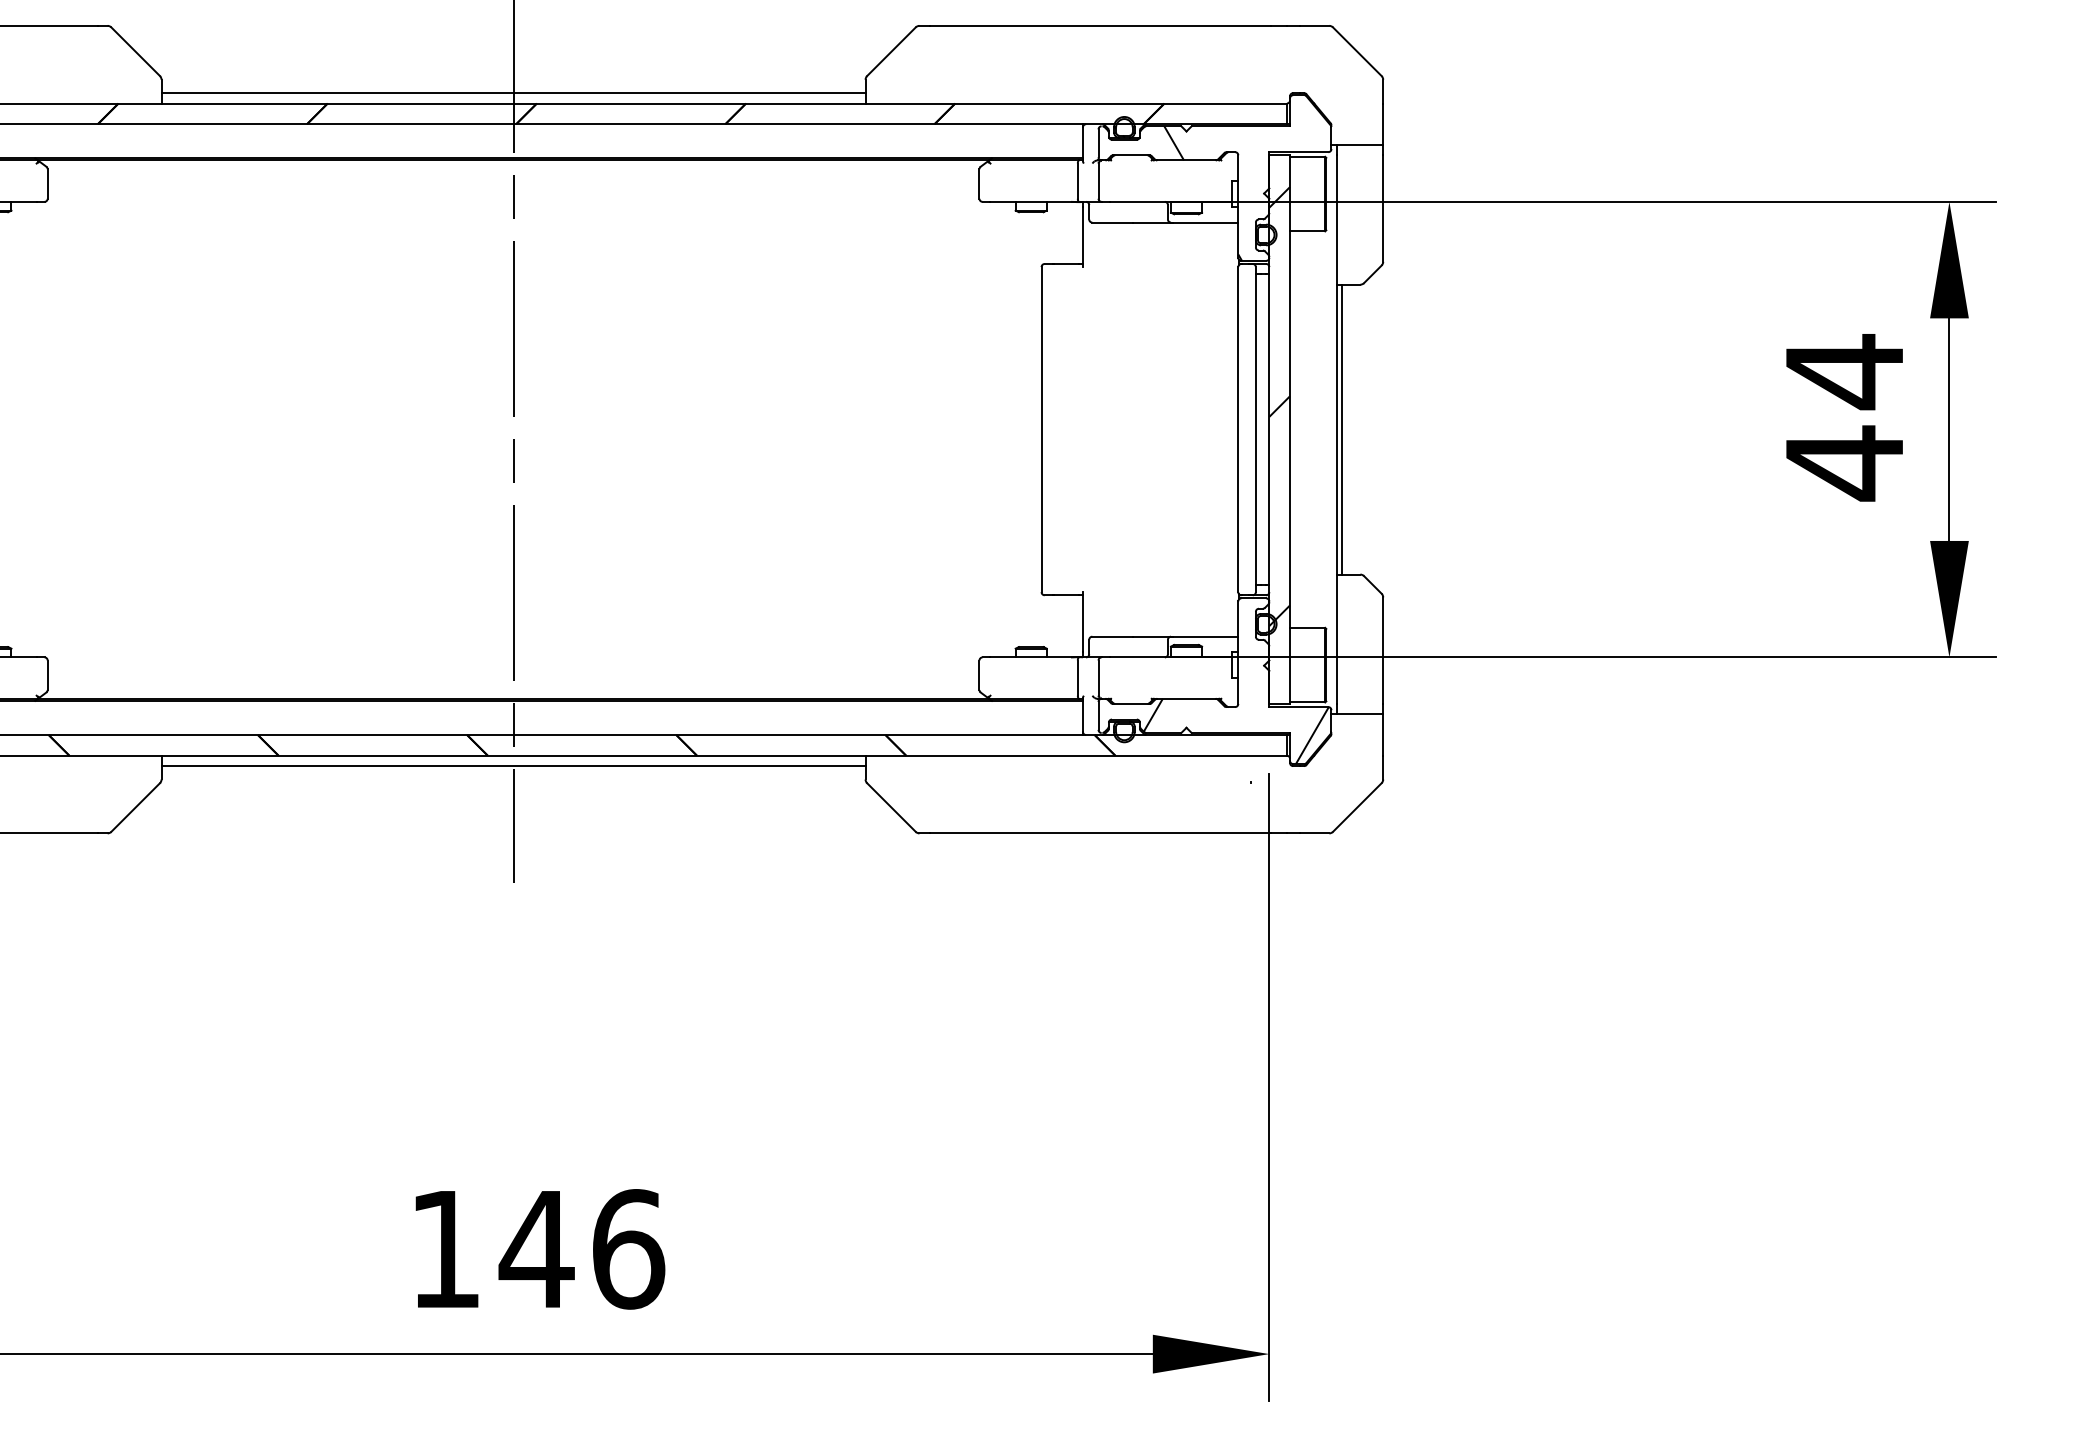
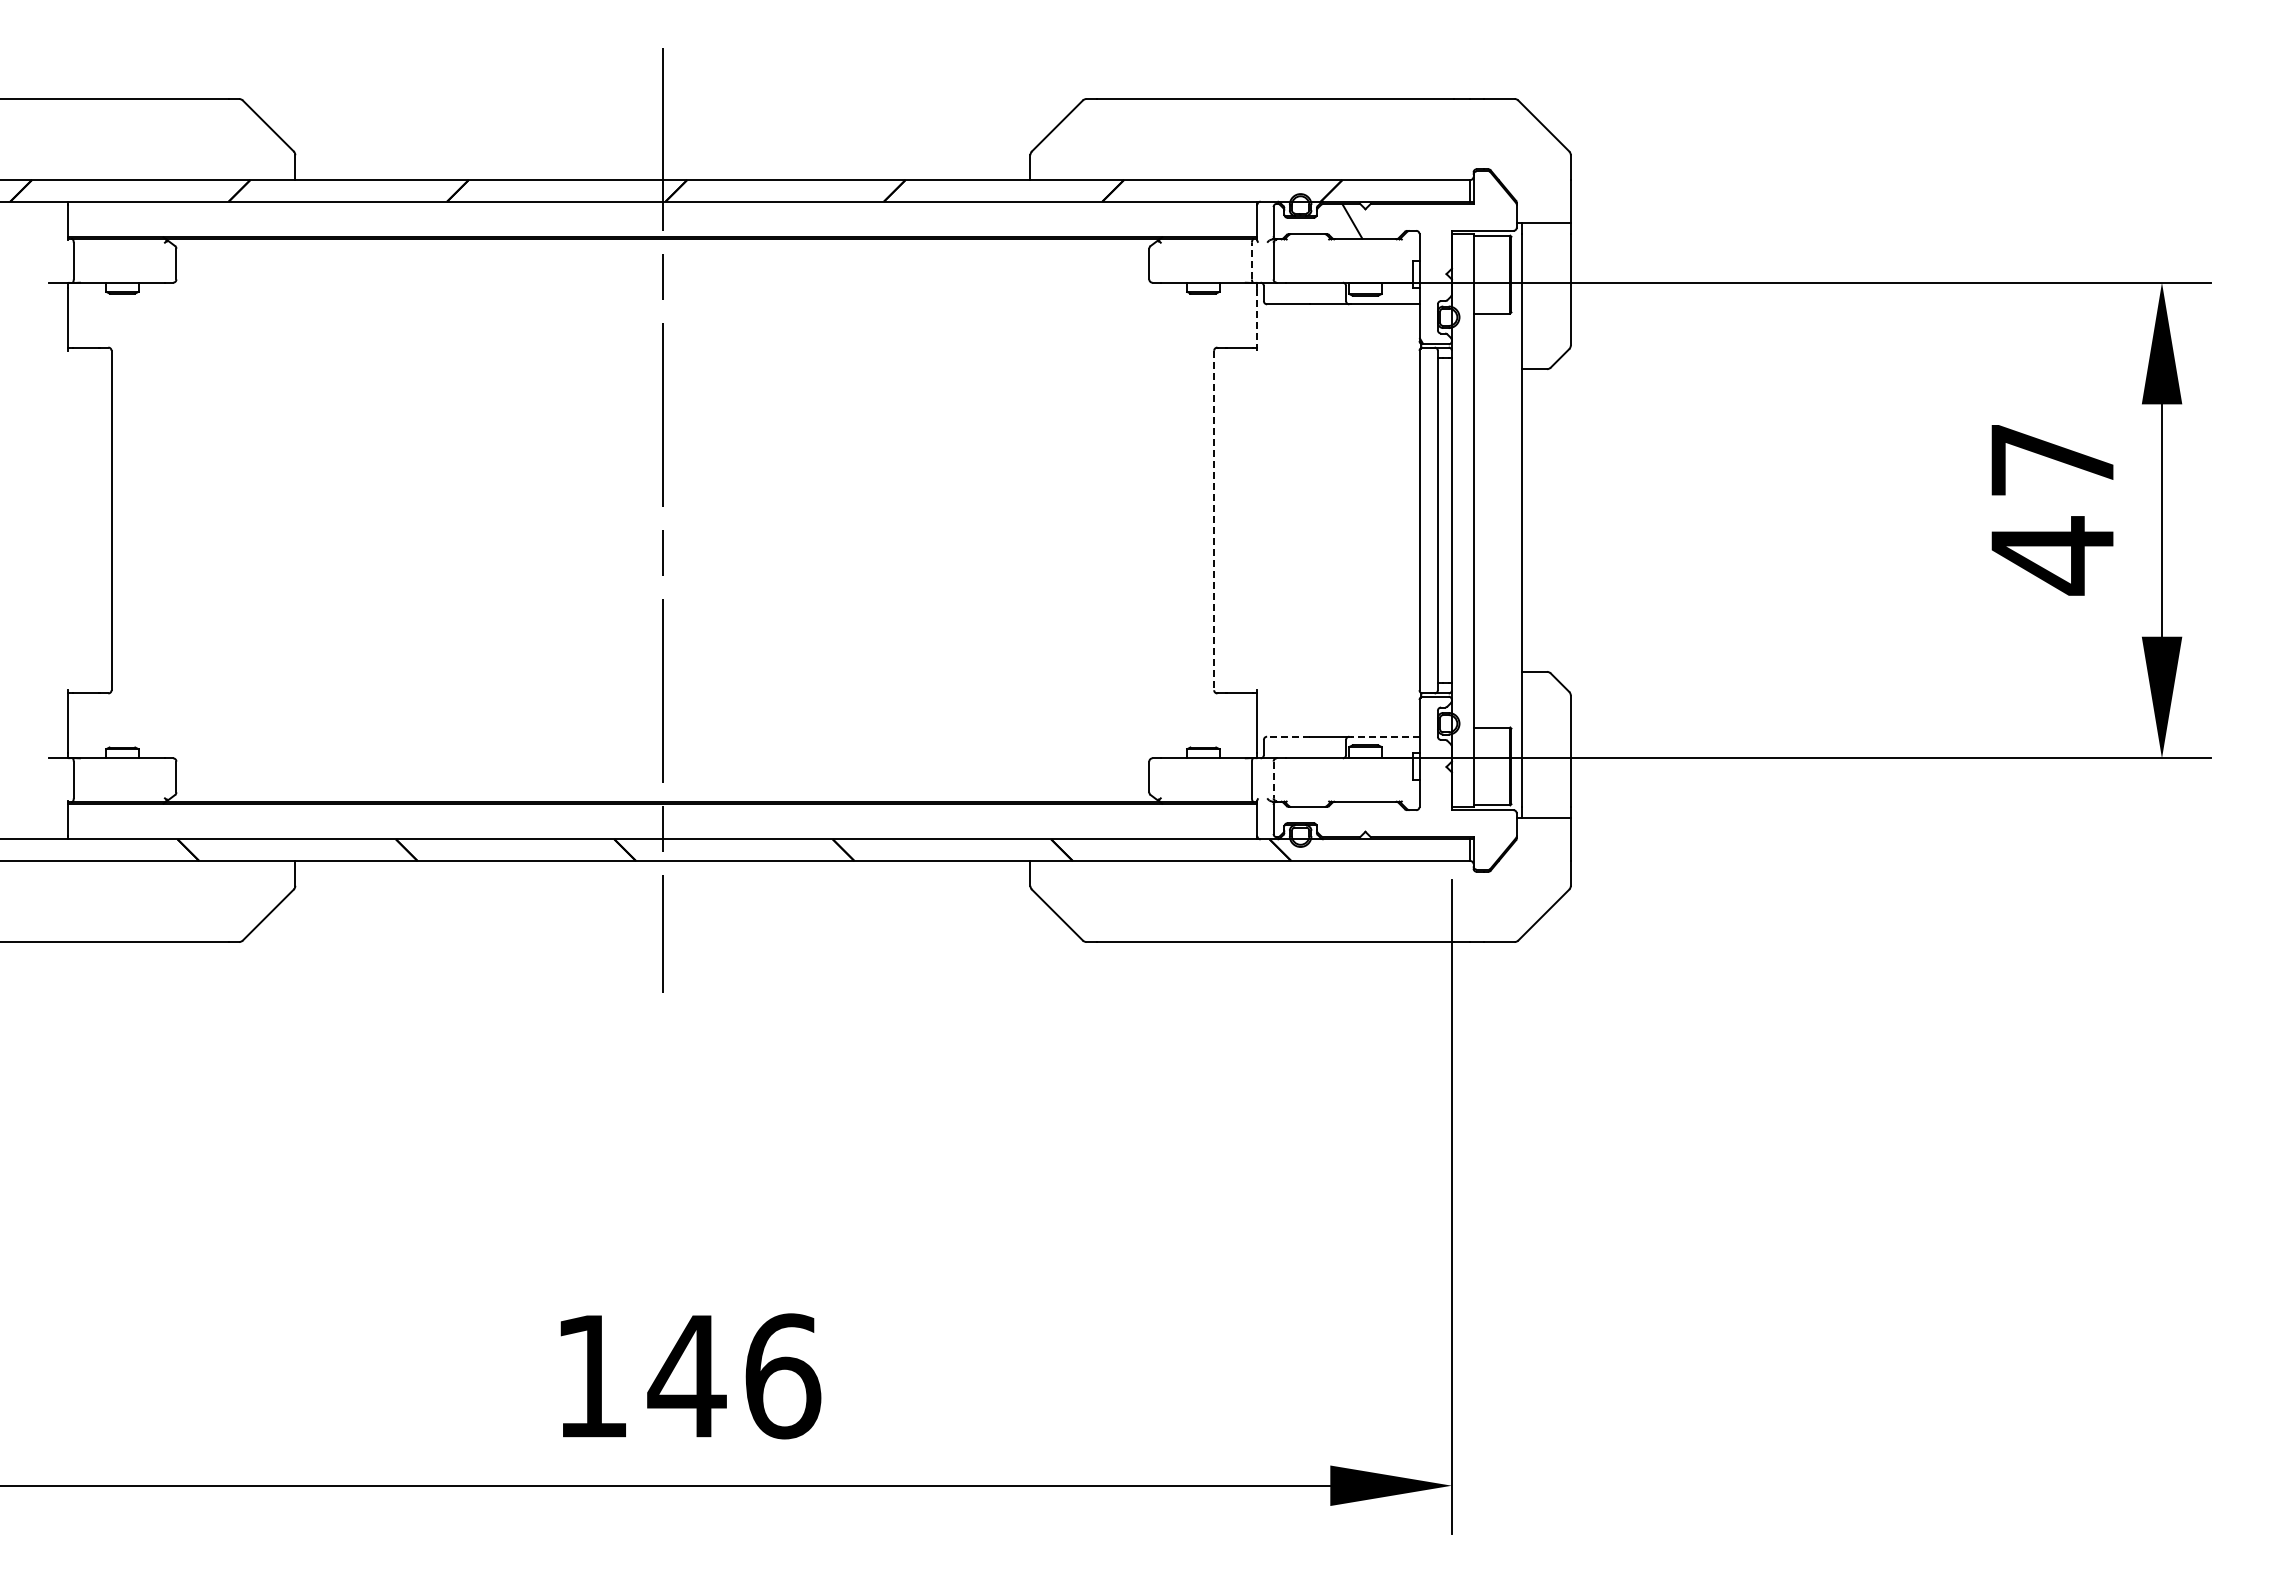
line: (513, 93) -> (662, 169), removed
line: (1077, 180) -> (1251, 260), solid -> dashed
line: (1083, 236) -> (1257, 318), solid -> dashed
text: (1844, 372) -> (2052, 460), 44 -> 47
hatch: (1279, 406) -> (1462, 496), removed
line: (1041, 429) -> (1214, 520), solid -> dashed
line: (1341, 429) -> (1527, 520), removed
line: (1111, 636) -> (1287, 736), solid -> dashed
line: (1204, 636) -> (1384, 736), solid -> dashed
line: (1098, 678) -> (1273, 780), solid -> dashed
hatch: (1236, 731) -> (1417, 835), removed
line: (513, 765) -> (662, 871), removed

